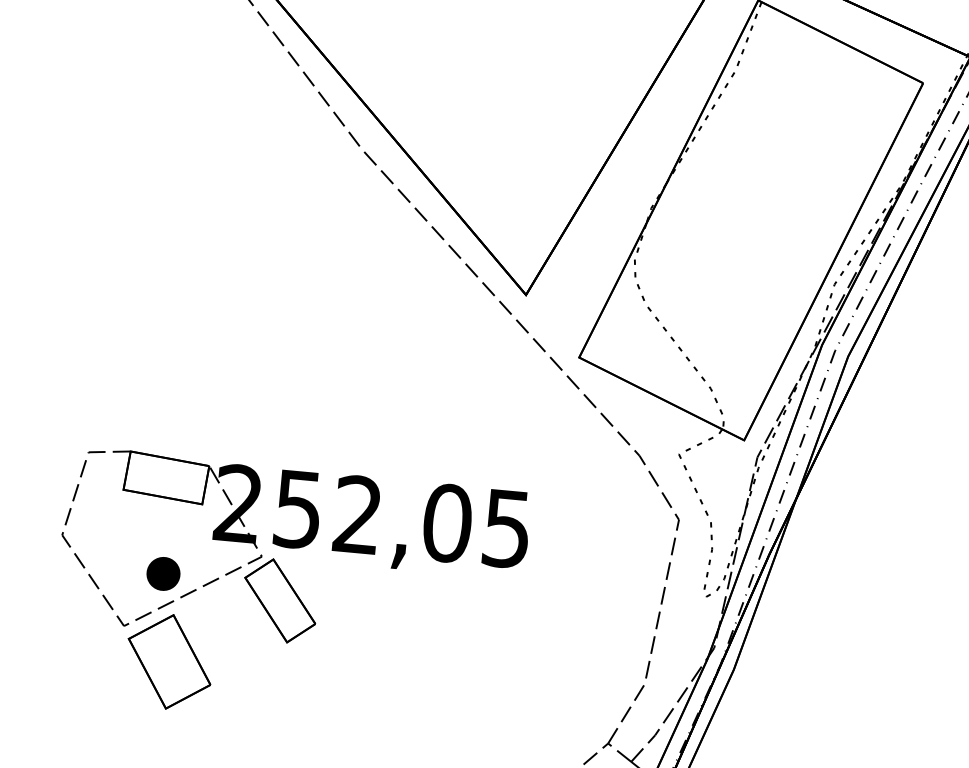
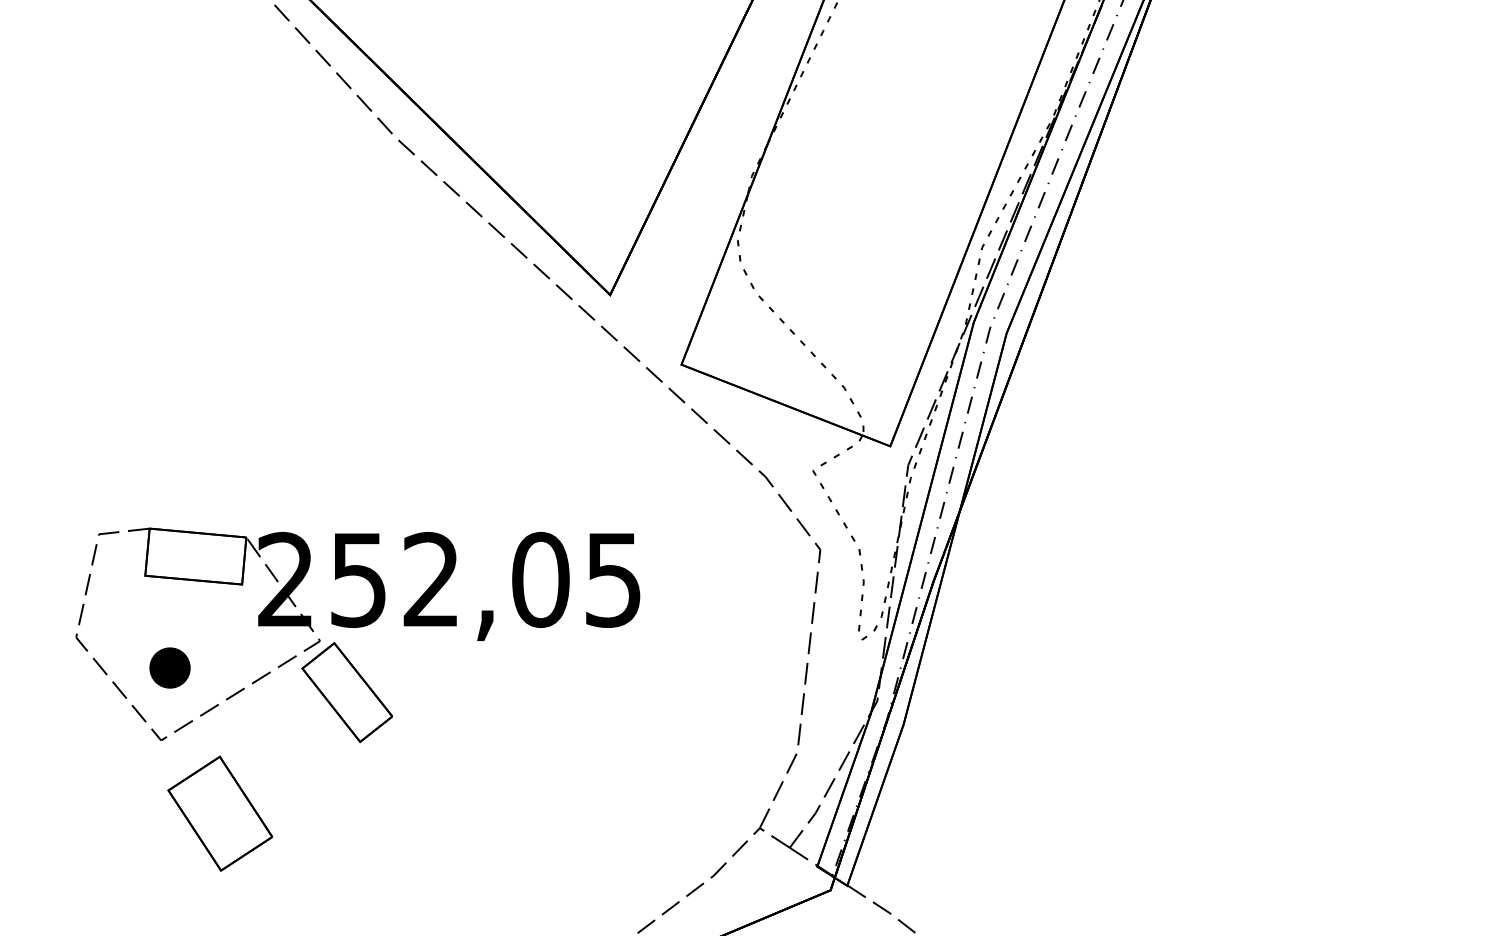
part: (163, 573) -> (169, 667), moved
part: (168, 661) -> (219, 813), moved

